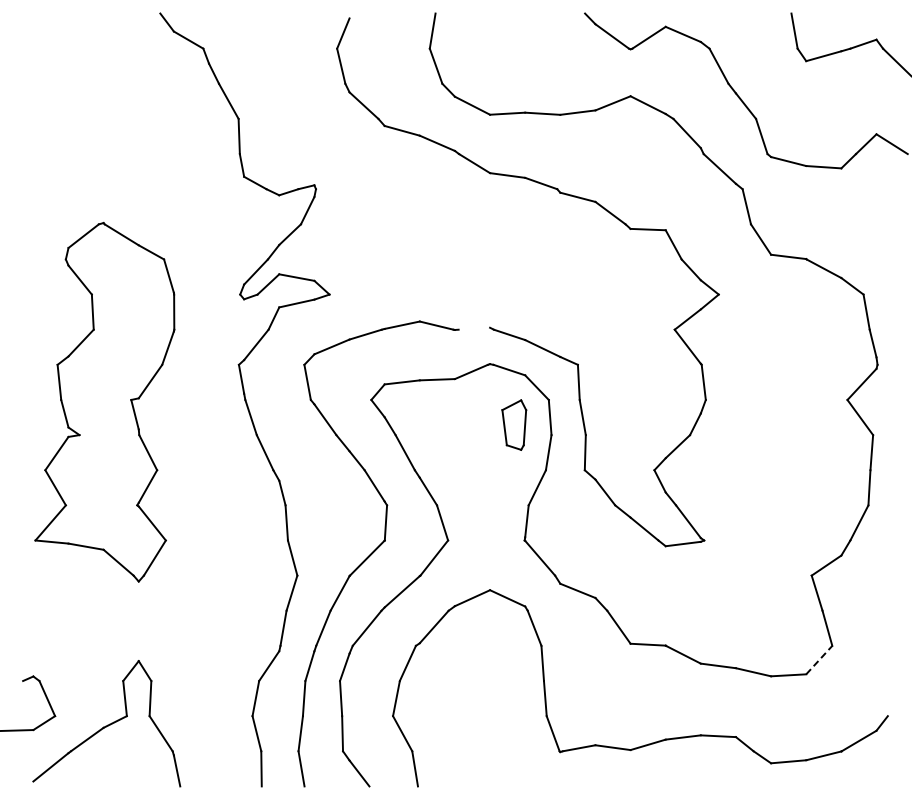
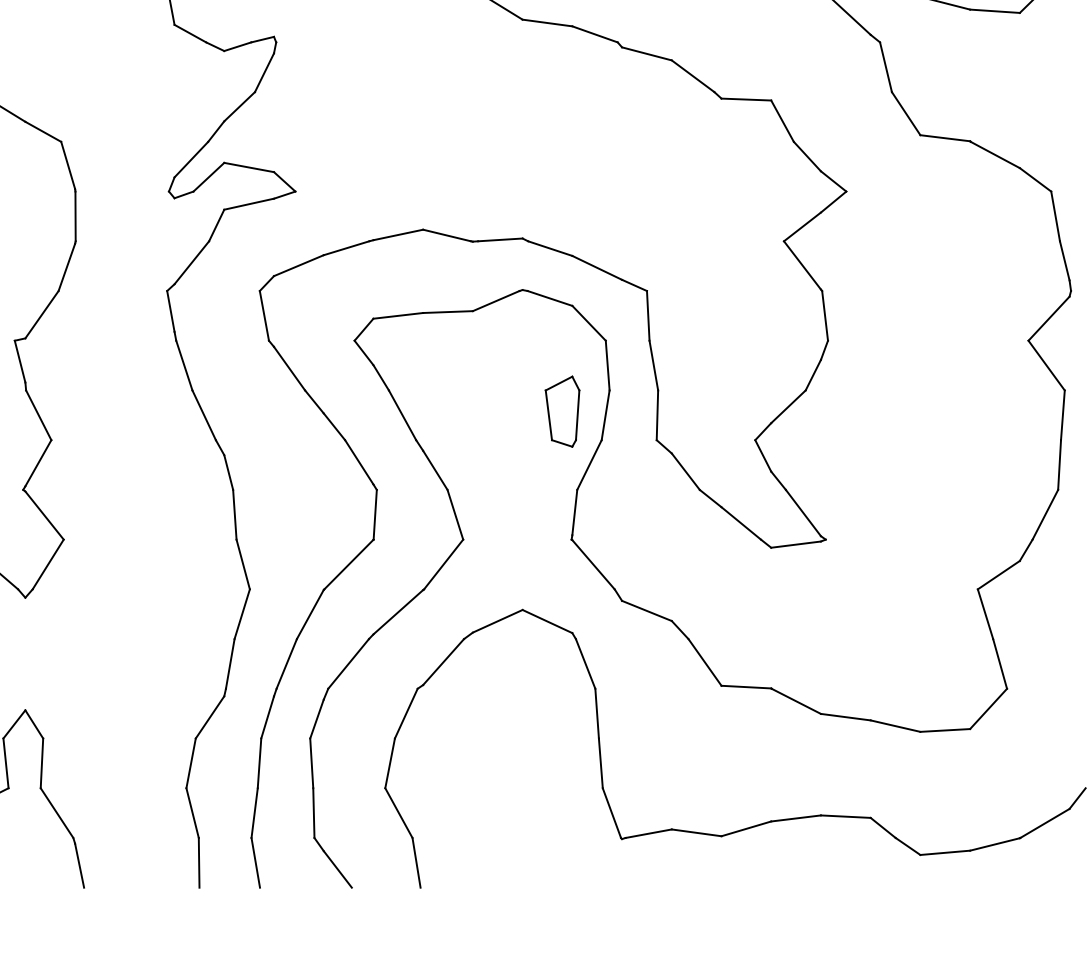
line: (474, 328) -> (500, 239), added
part: (514, 424) -> (562, 410), moved
line: (819, 659) -> (988, 708), dashed -> solid

